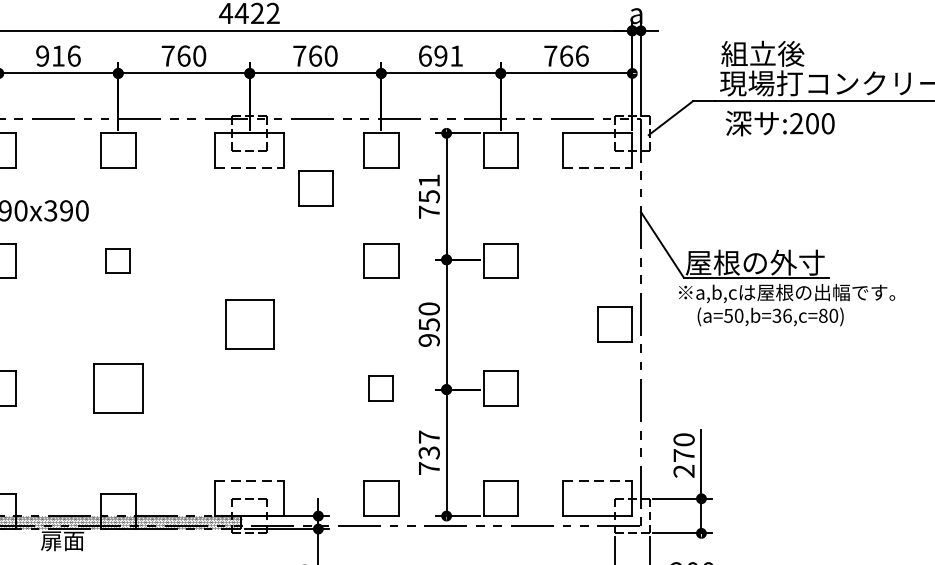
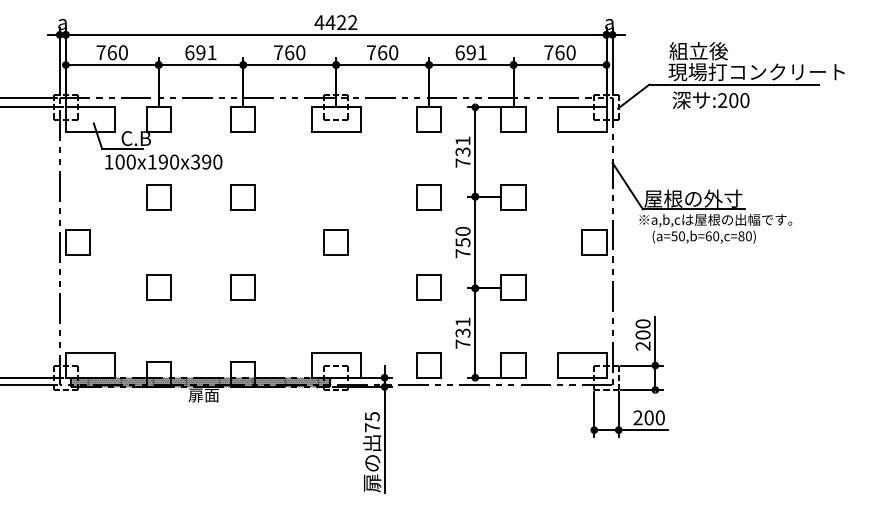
text: (57, 55) -> (200, 52), 916 -> 691
text: (581, 55) -> (570, 52), 766 -> 760
line: (250, 167) -> (336, 131), dashed -> solid
line: (598, 167) -> (582, 131), dashed -> solid
part: (315, 188) -> (382, 146), removed
text: (428, 195) -> (462, 151), 751 -> 731
part: (117, 260) -> (242, 197), size x1.43
text: (782, 316) -> (712, 236), (a=50,b=36,c=80) -> (a=50,b=60,c=80)
part: (248, 324) -> (335, 242), size x0.71
text: (428, 340) -> (462, 253), 950 -> 750
part: (117, 388) -> (242, 287), size x0.71
part: (380, 388) -> (428, 287), size x1.43
text: (428, 436) -> (462, 321), 737 -> 731
text: (683, 454) -> (642, 334), 270 -> 200
line: (250, 481) -> (336, 353), dashed -> solid
line: (598, 481) -> (582, 353), dashed -> solid

